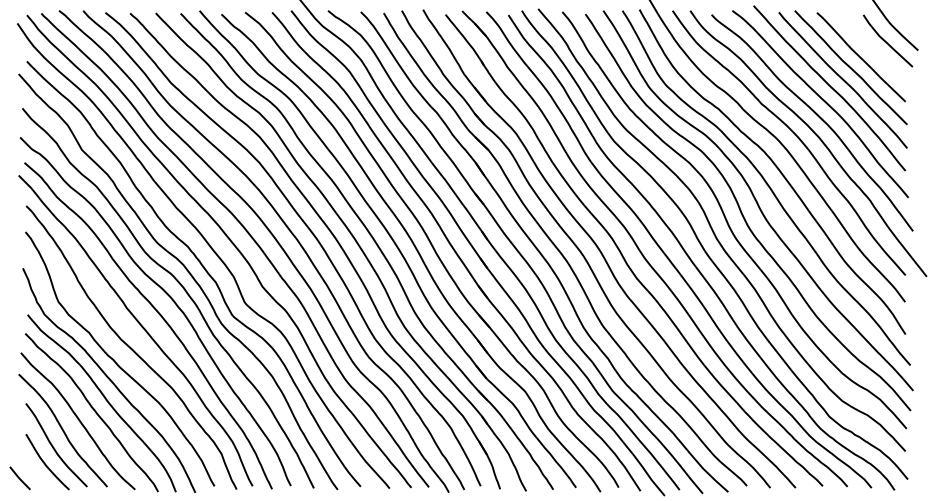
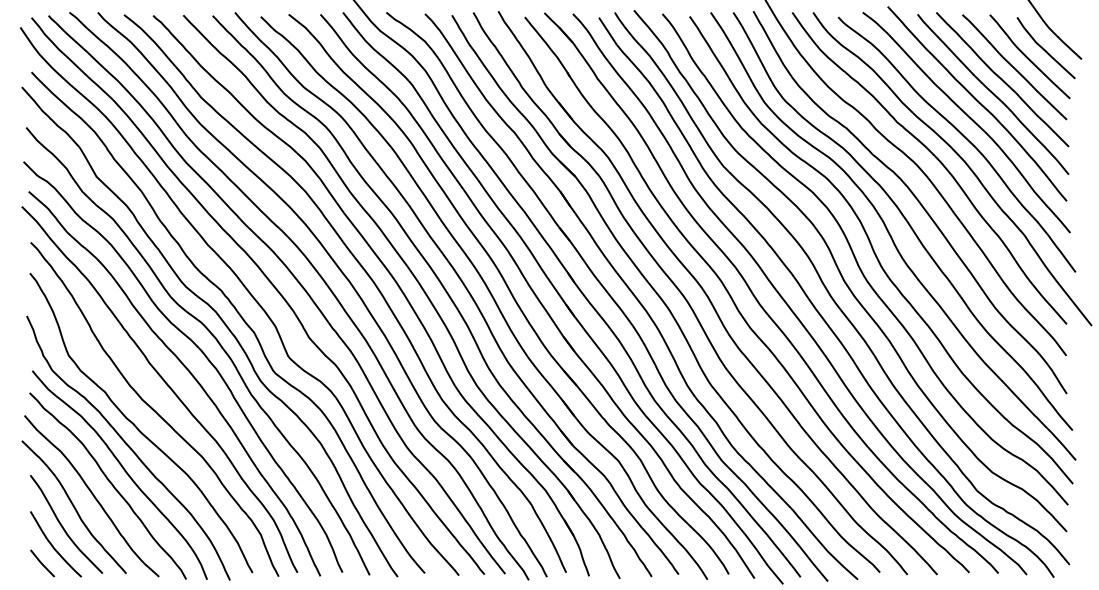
curve: (873, 48) -> (1028, 57), added
line: (20, 478) -> (42, 563), moved

